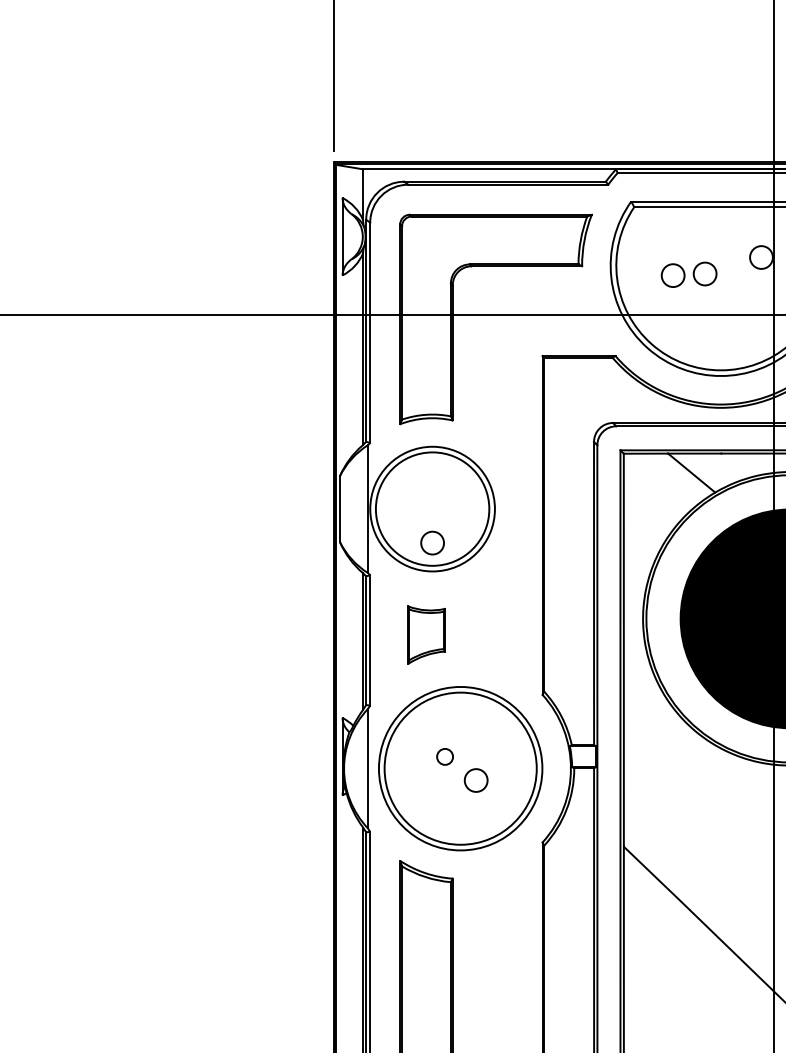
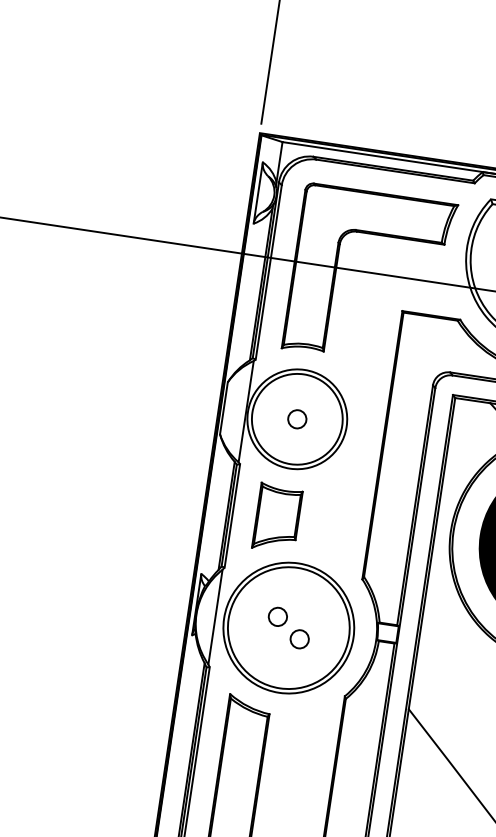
circle: (432, 542) -> (297, 418), moved
part: (426, 634) -> (277, 517), size x1.43
circle: (444, 756) -> (277, 616), size x1.43

